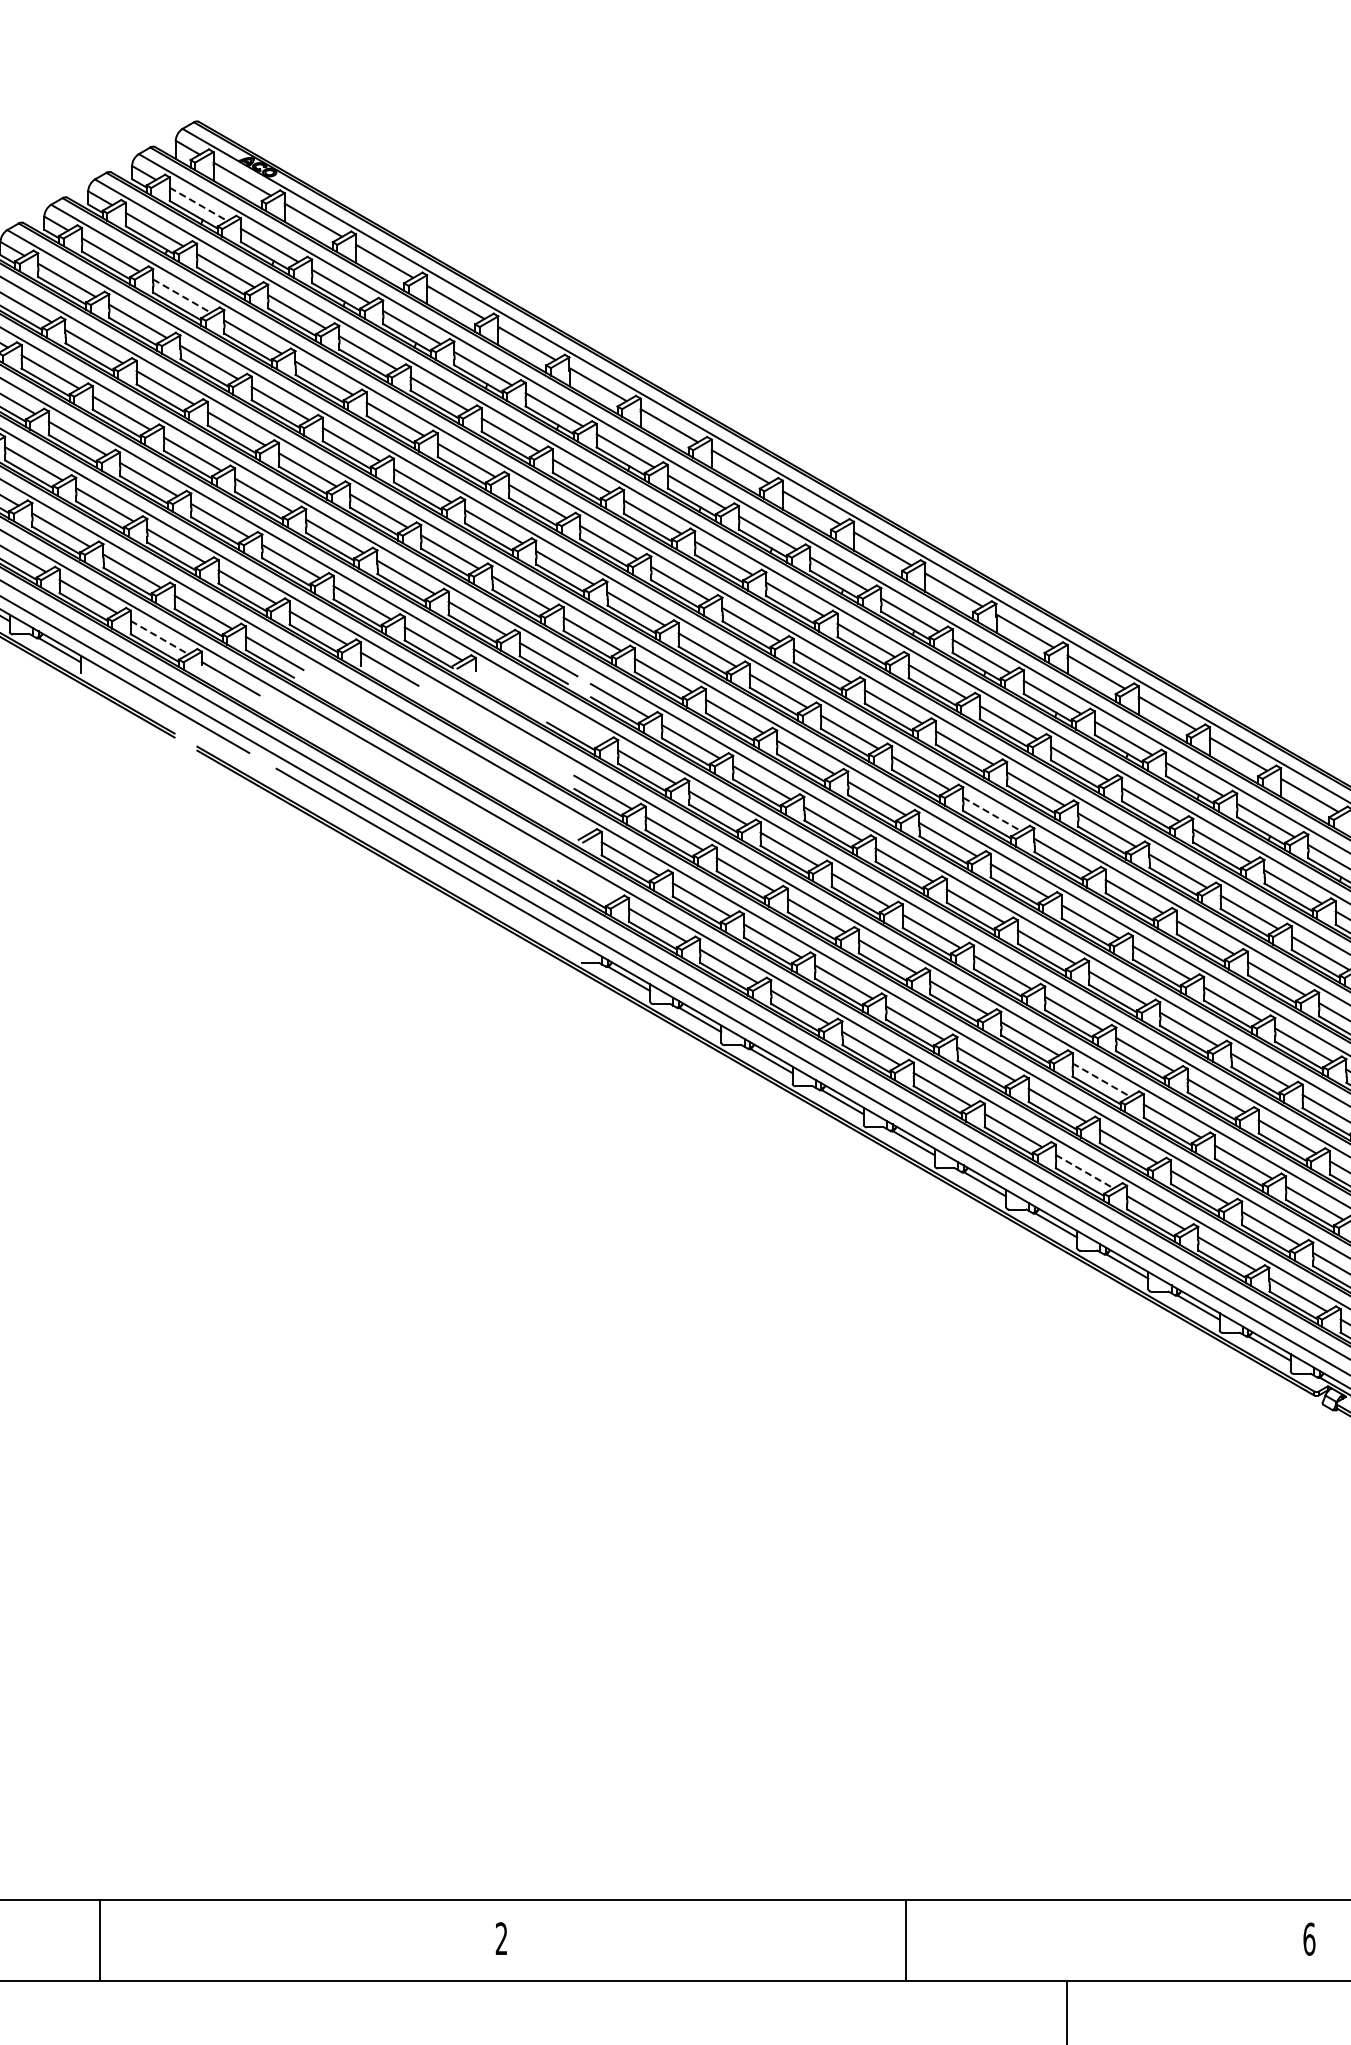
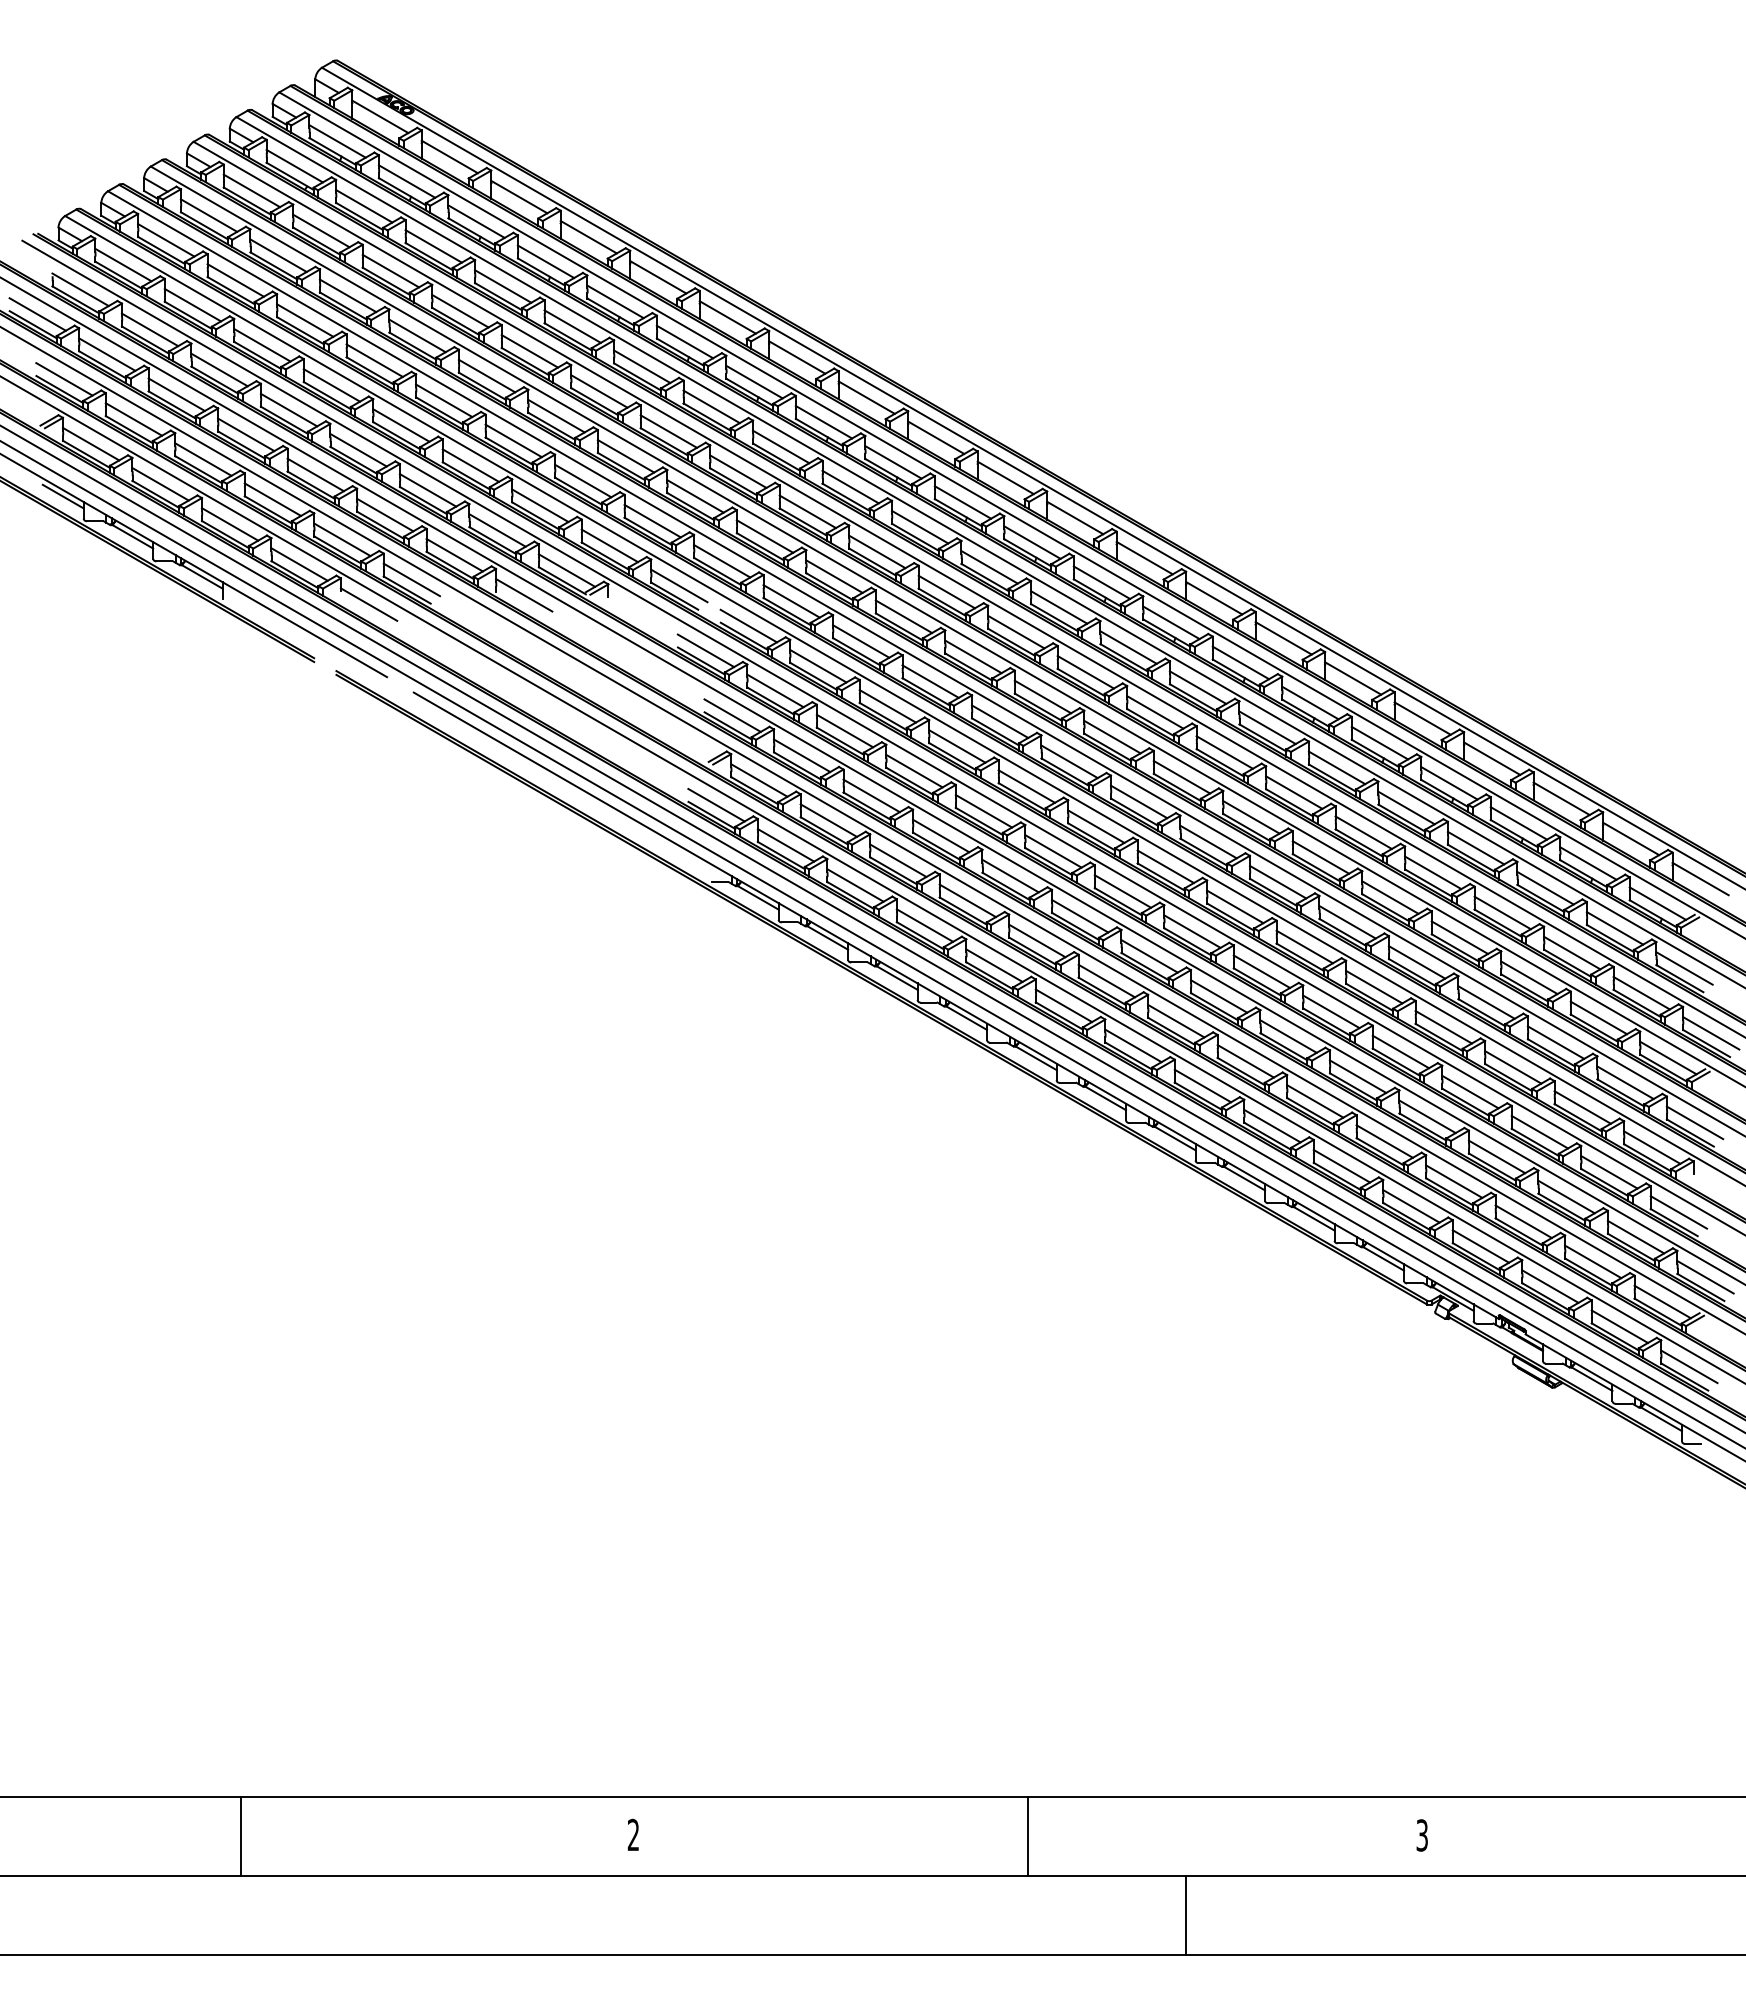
line: (198, 204) -> (337, 141), dashed -> solid
line: (182, 295) -> (321, 230), dashed -> solid
line: (159, 637) -> (299, 564), dashed -> solid
line: (575, 725) -> (705, 650), added
line: (992, 814) -> (1112, 737), dashed -> solid
line: (586, 883) -> (716, 804), added
line: (1101, 1080) -> (1219, 996), dashed -> solid
line: (1084, 1172) -> (1202, 1086), dashed -> solid
text: (1309, 1939) -> (1422, 1835), 6 -> 3

